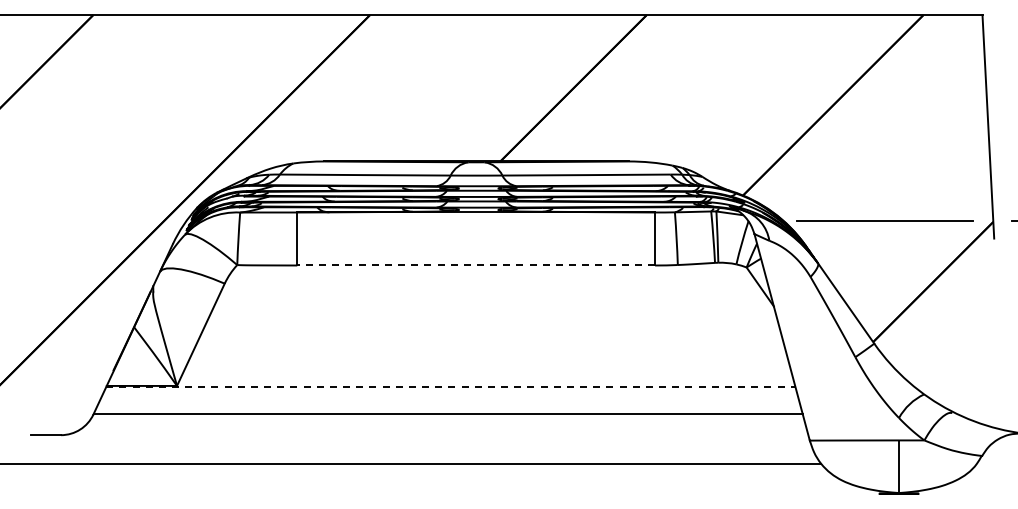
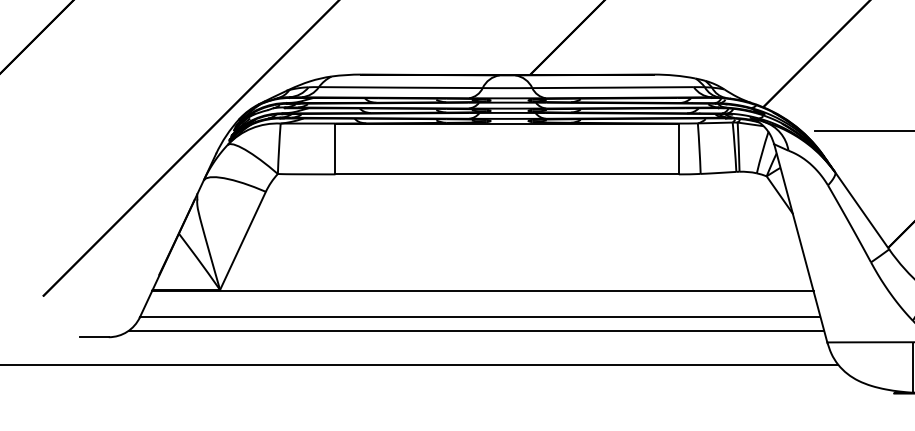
line: (476, 265) -> (507, 174), dashed -> solid
line: (450, 387) -> (482, 291), dashed -> solid
line: (444, 428) -> (476, 330), added

